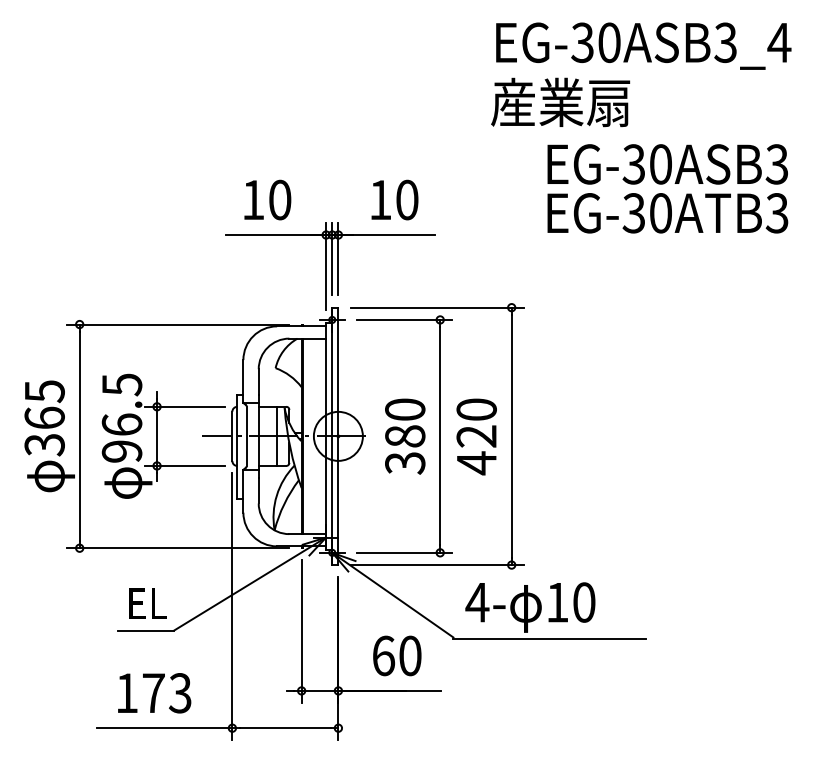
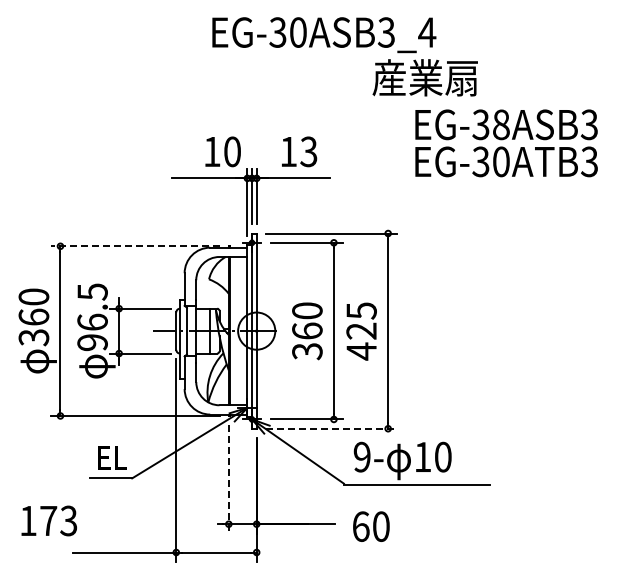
text: (643, 46) -> (324, 35), moved
text: (661, 163) -> (501, 124), EG-30ASB3 -> EG-38ASB3
text: (266, 199) -> (222, 151), moved
text: (406, 199) -> (308, 151), 10 -> 13
line: (177, 324) -> (134, 246), solid -> dashed
text: (44, 390) -> (33, 296), 365 -> 360
text: (476, 409) -> (361, 310), 420 -> 425
text: (405, 435) -> (307, 330), 380 -> 360
line: (437, 564) -> (331, 428), solid -> dashed
text: (477, 601) -> (362, 456), 4- -> 9-
line: (301, 631) -> (228, 479), solid -> dashed
text: (397, 655) -> (371, 526), moved
text: (153, 692) -> (48, 520), moved

